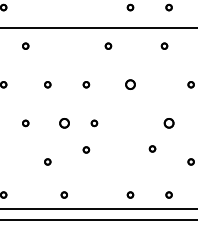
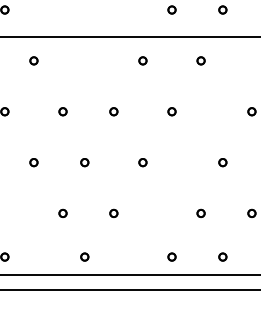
part: (164, 45) -> (201, 59), moved
part: (130, 84) -> (172, 111), size x0.62
part: (63, 123) -> (83, 162), size x0.62
part: (94, 123) -> (143, 162), moved
part: (168, 123) -> (222, 162), size x0.62
part: (152, 148) -> (201, 212), moved
part: (86, 149) -> (114, 212), moved

